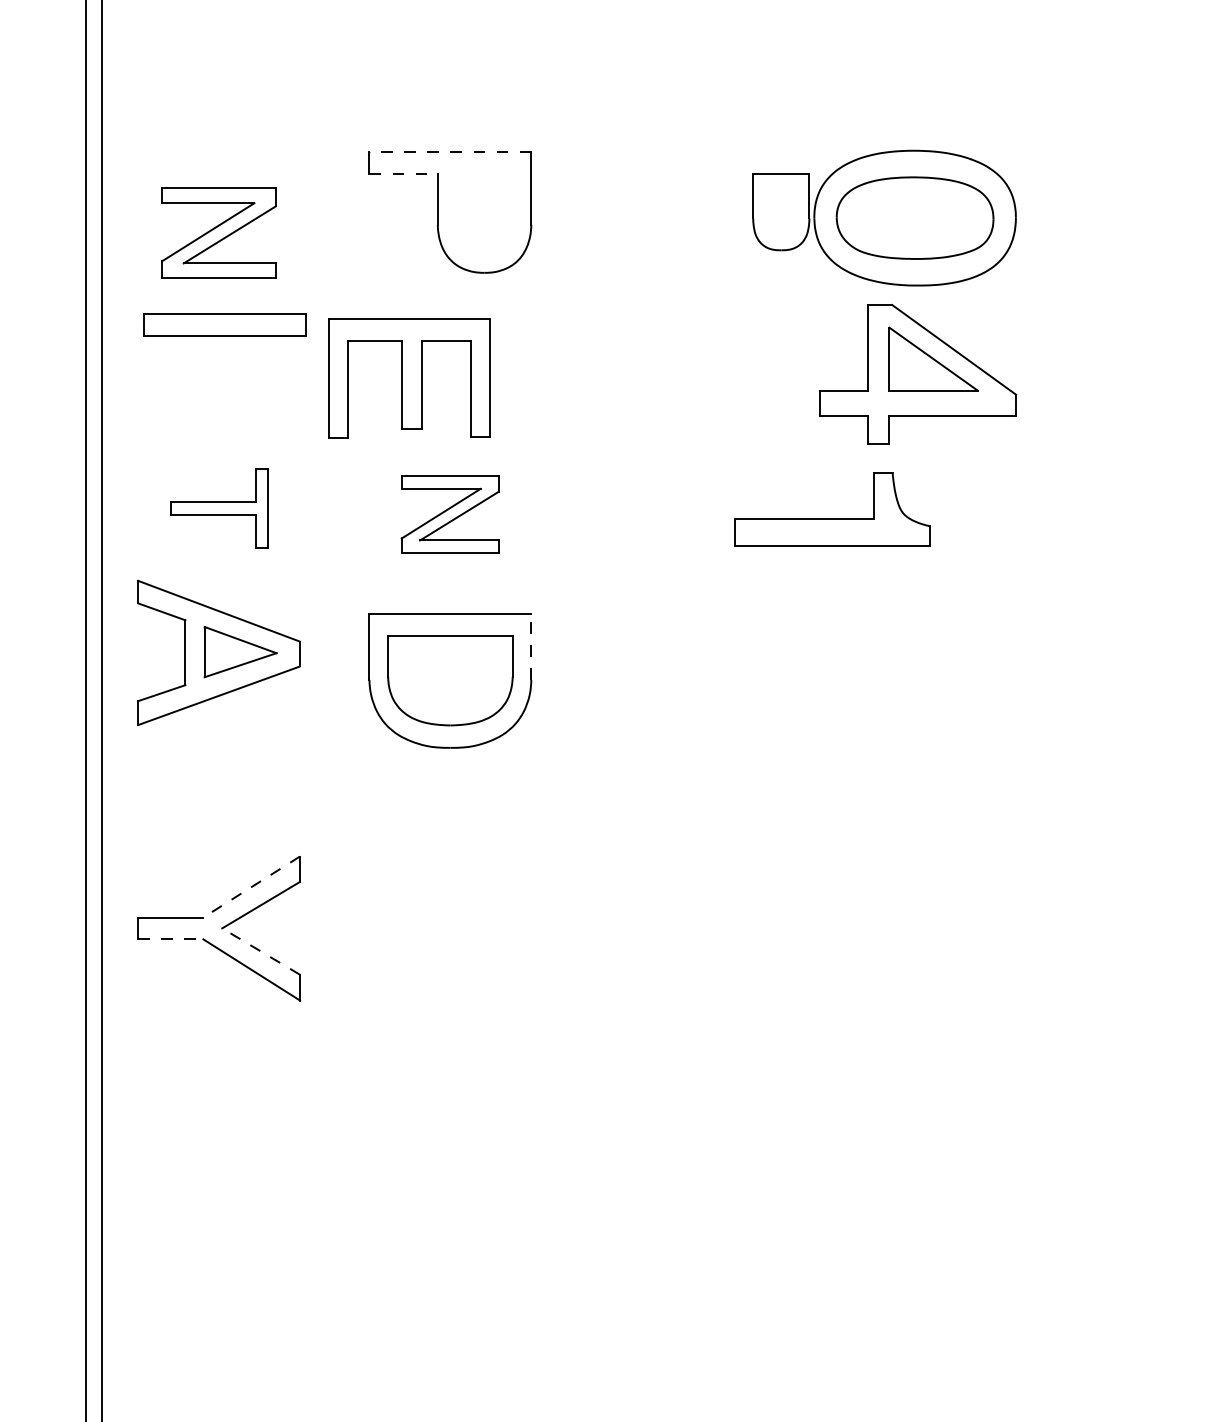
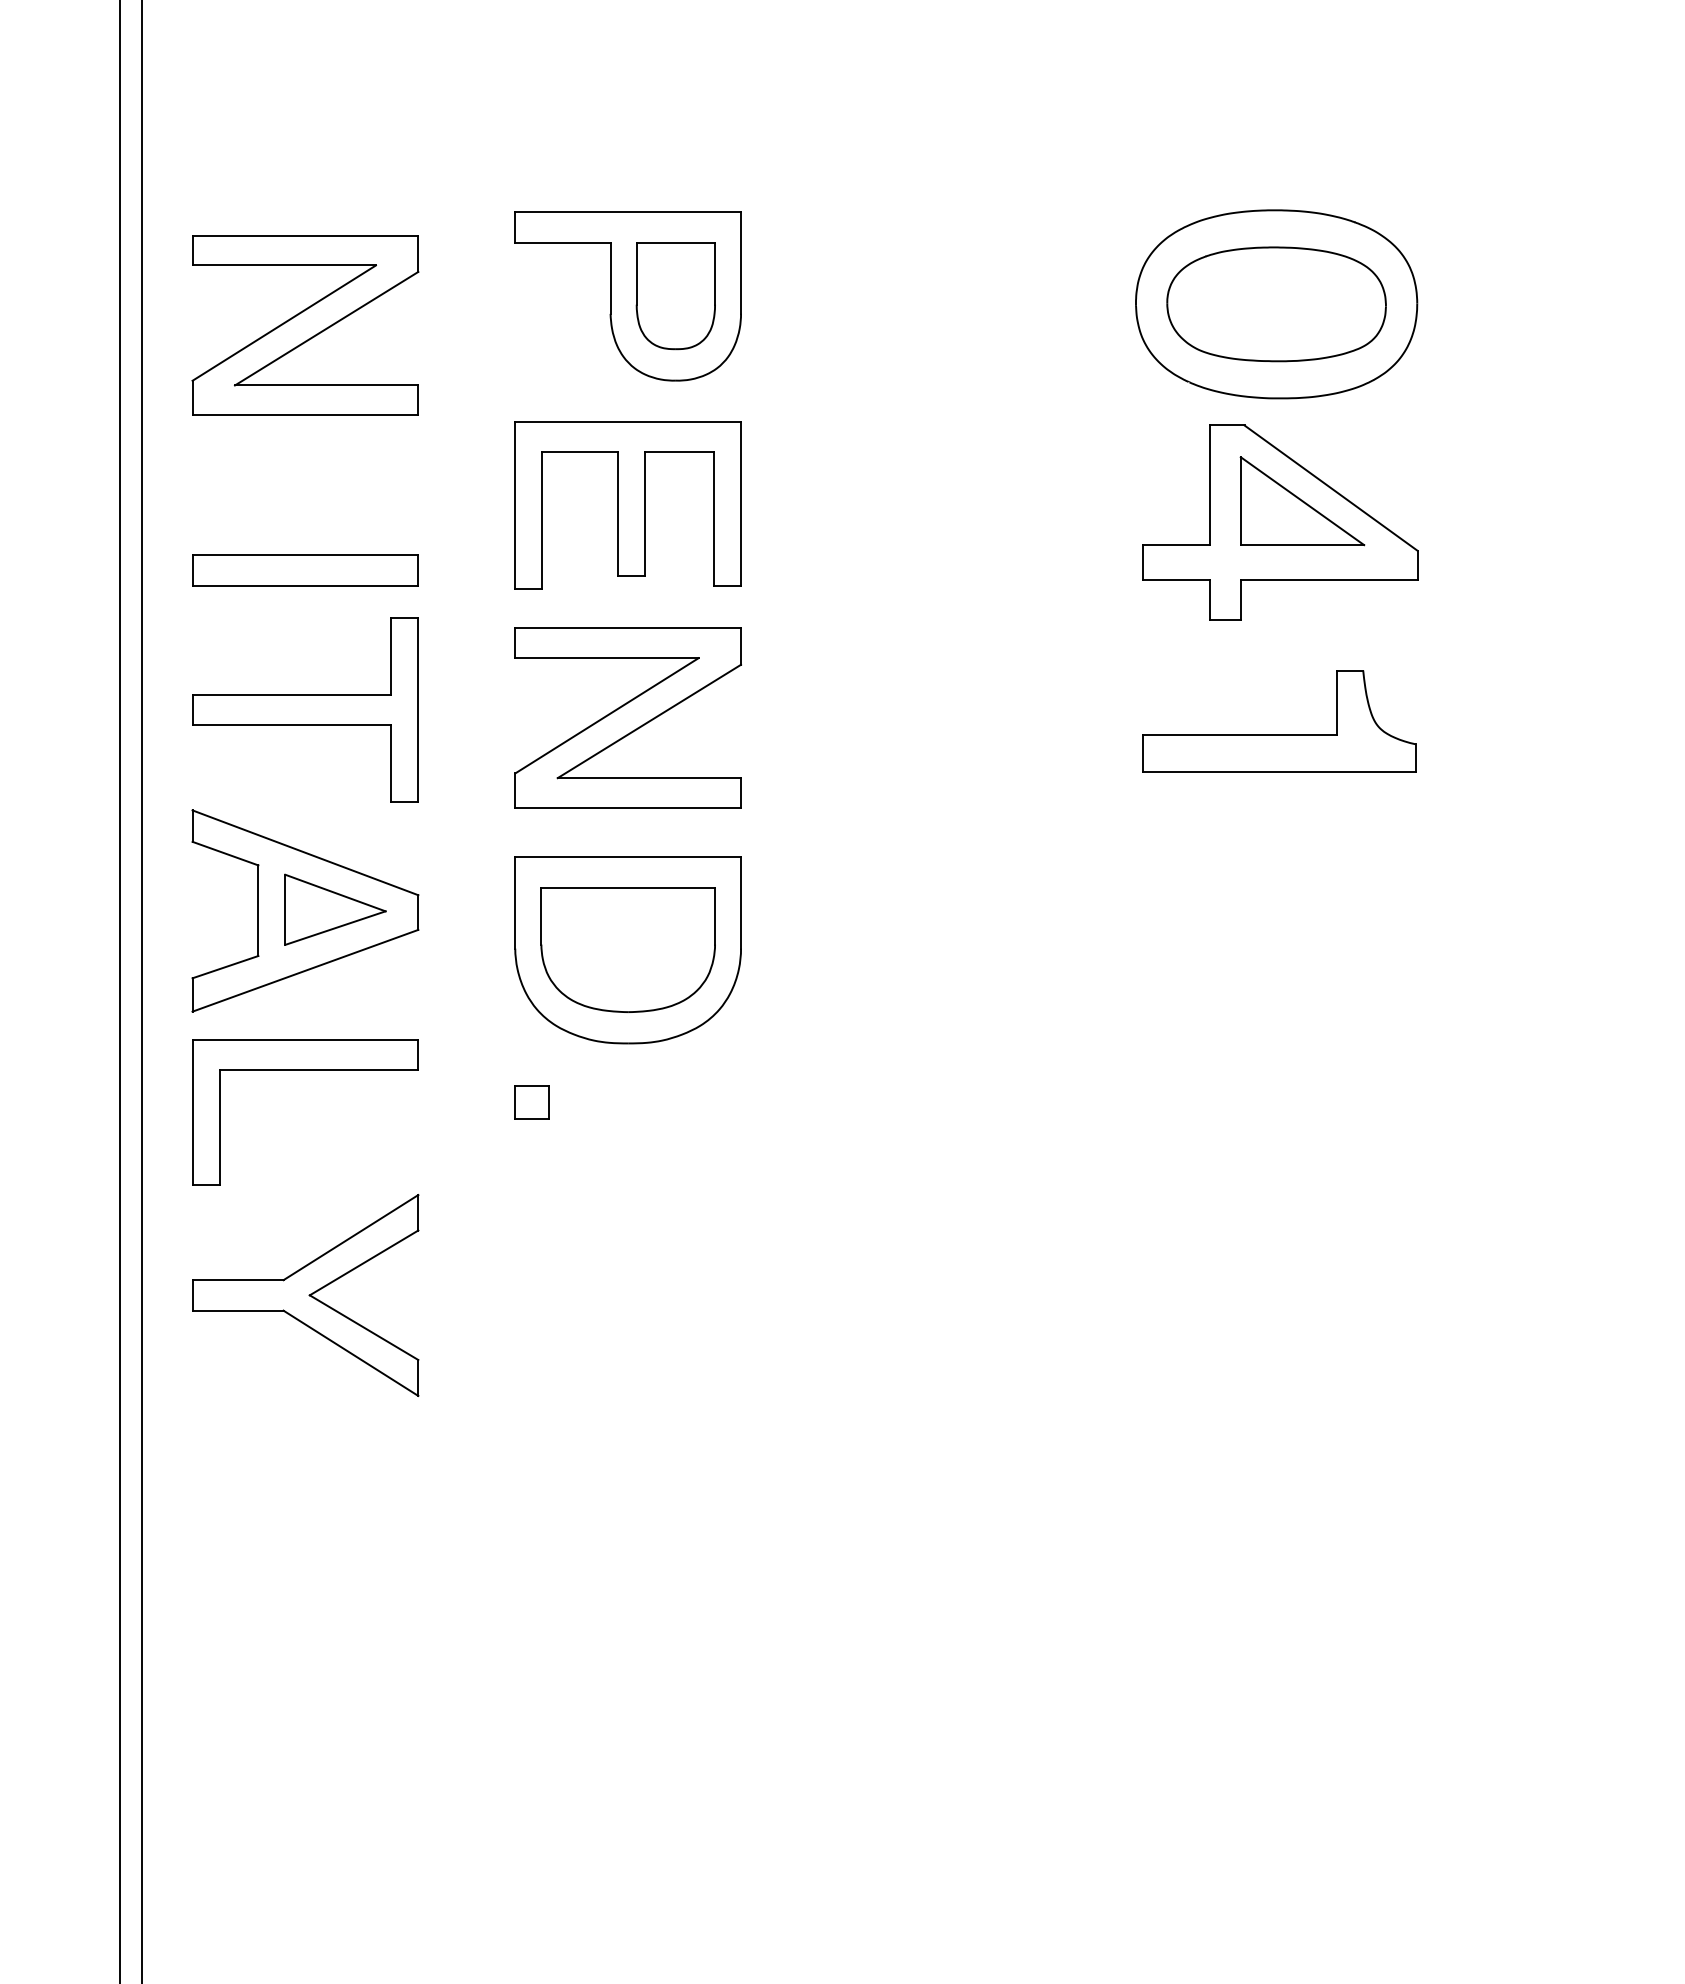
line: (450, 152) -> (628, 212), dashed -> solid
line: (403, 173) -> (562, 242), dashed -> solid
part: (781, 212) -> (675, 296), moved
part: (219, 233) -> (305, 325), size x1.43
part: (224, 325) -> (305, 570), moved
part: (409, 378) -> (627, 505), moved
part: (219, 508) -> (305, 709), size x1.67
part: (449, 514) -> (627, 717), size x1.67
part: (832, 519) -> (1279, 734), moved
line: (531, 646) -> (741, 902), dashed -> solid
part: (219, 767) -> (305, 1070), added
part: (381, 790) -> (531, 1102), added
line: (251, 886) -> (350, 1237), dashed -> solid
line: (171, 939) -> (238, 1310), dashed -> solid
line: (260, 951) -> (363, 1327), dashed -> solid

